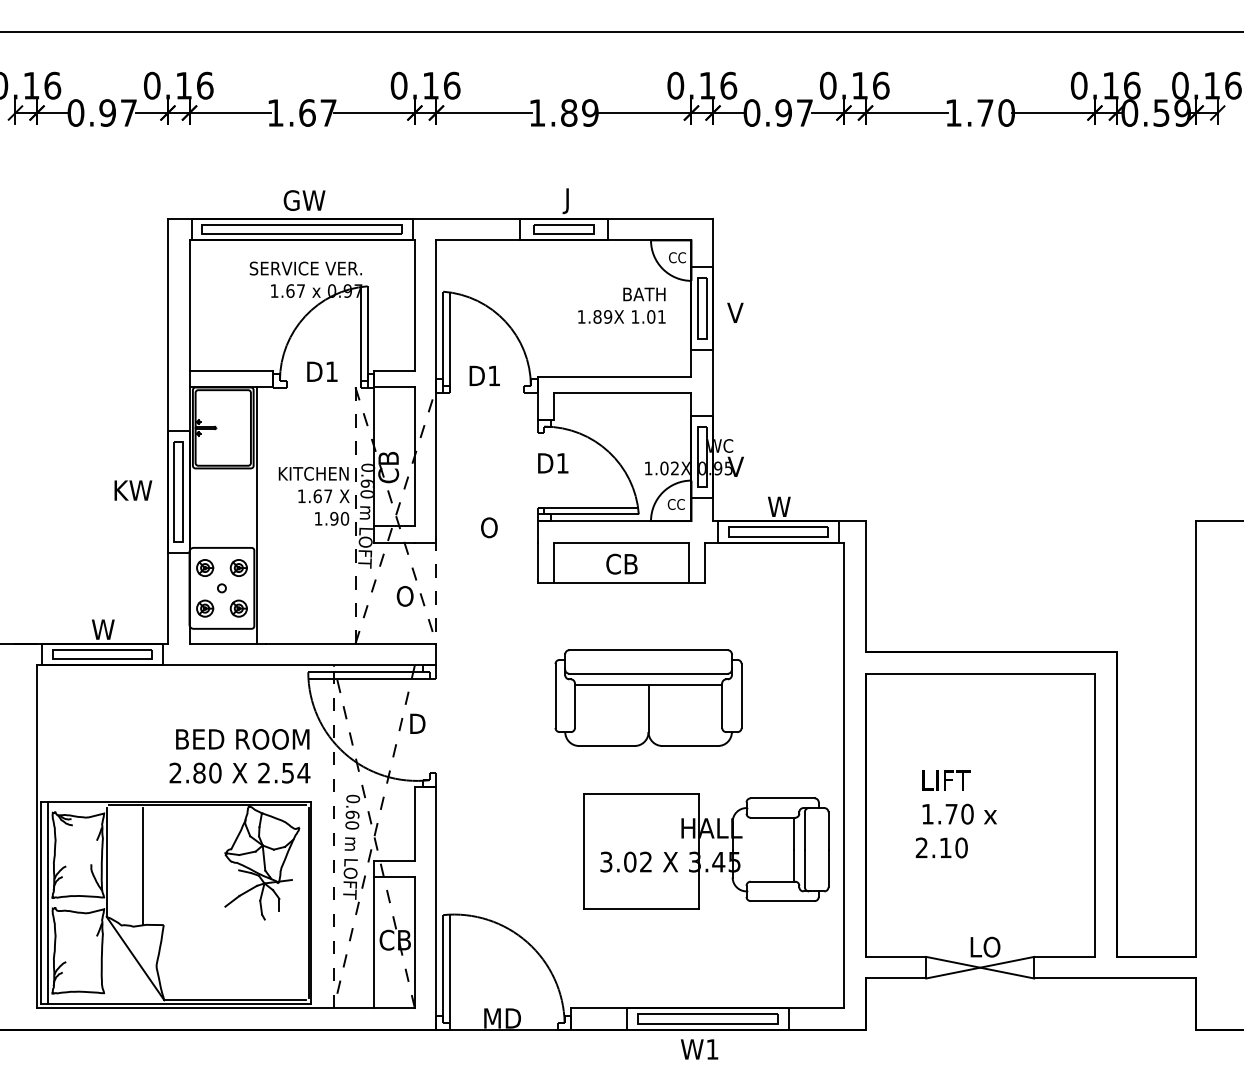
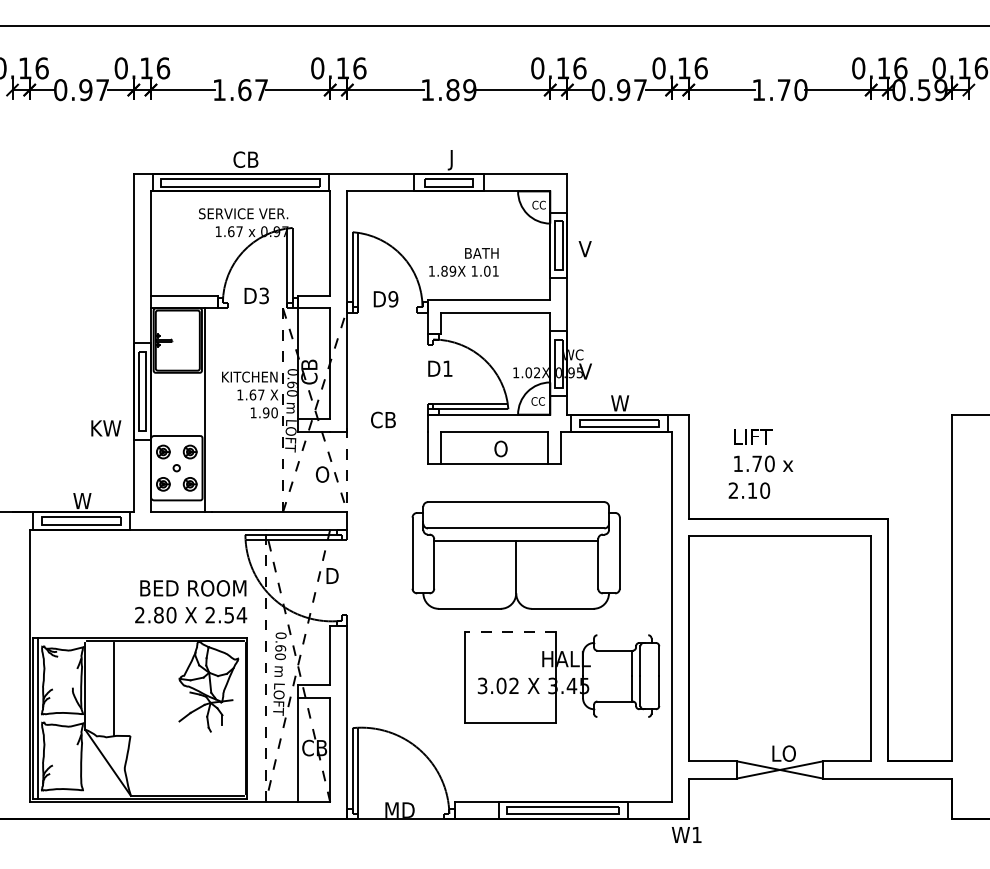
text: (304, 200) -> (242, 159), GW -> CB
text: (621, 305) -> (463, 262), moved
text: (330, 371) -> (263, 295), D1 -> D3
text: (494, 376) -> (393, 299), D1 -> D9
text: (133, 490) -> (106, 428), moved
text: (481, 527) -> (383, 419), O -> CB
text: (621, 563) -> (494, 448), CB -> O
part: (647, 698) -> (515, 555), size x1.4
line: (641, 794) -> (510, 632), solid -> dashed
line: (782, 798) -> (622, 635), removed
text: (955, 813) -> (760, 463), moved
line: (782, 900) -> (622, 716), removed
text: (699, 1048) -> (686, 834), moved

